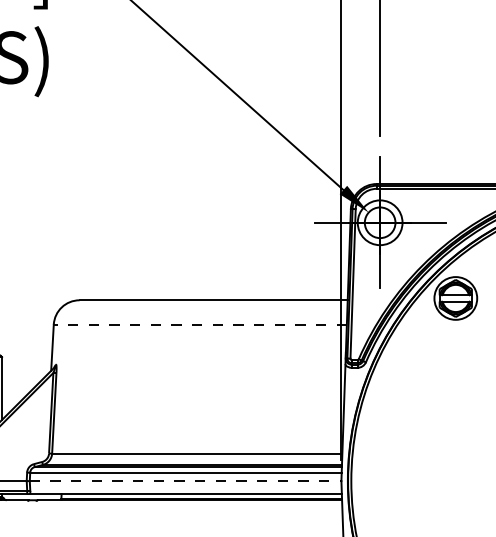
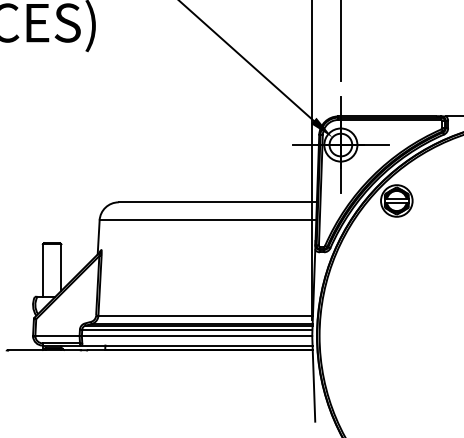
line: (199, 324) -> (207, 220), dashed -> solid
line: (186, 481) -> (197, 336), dashed -> solid

